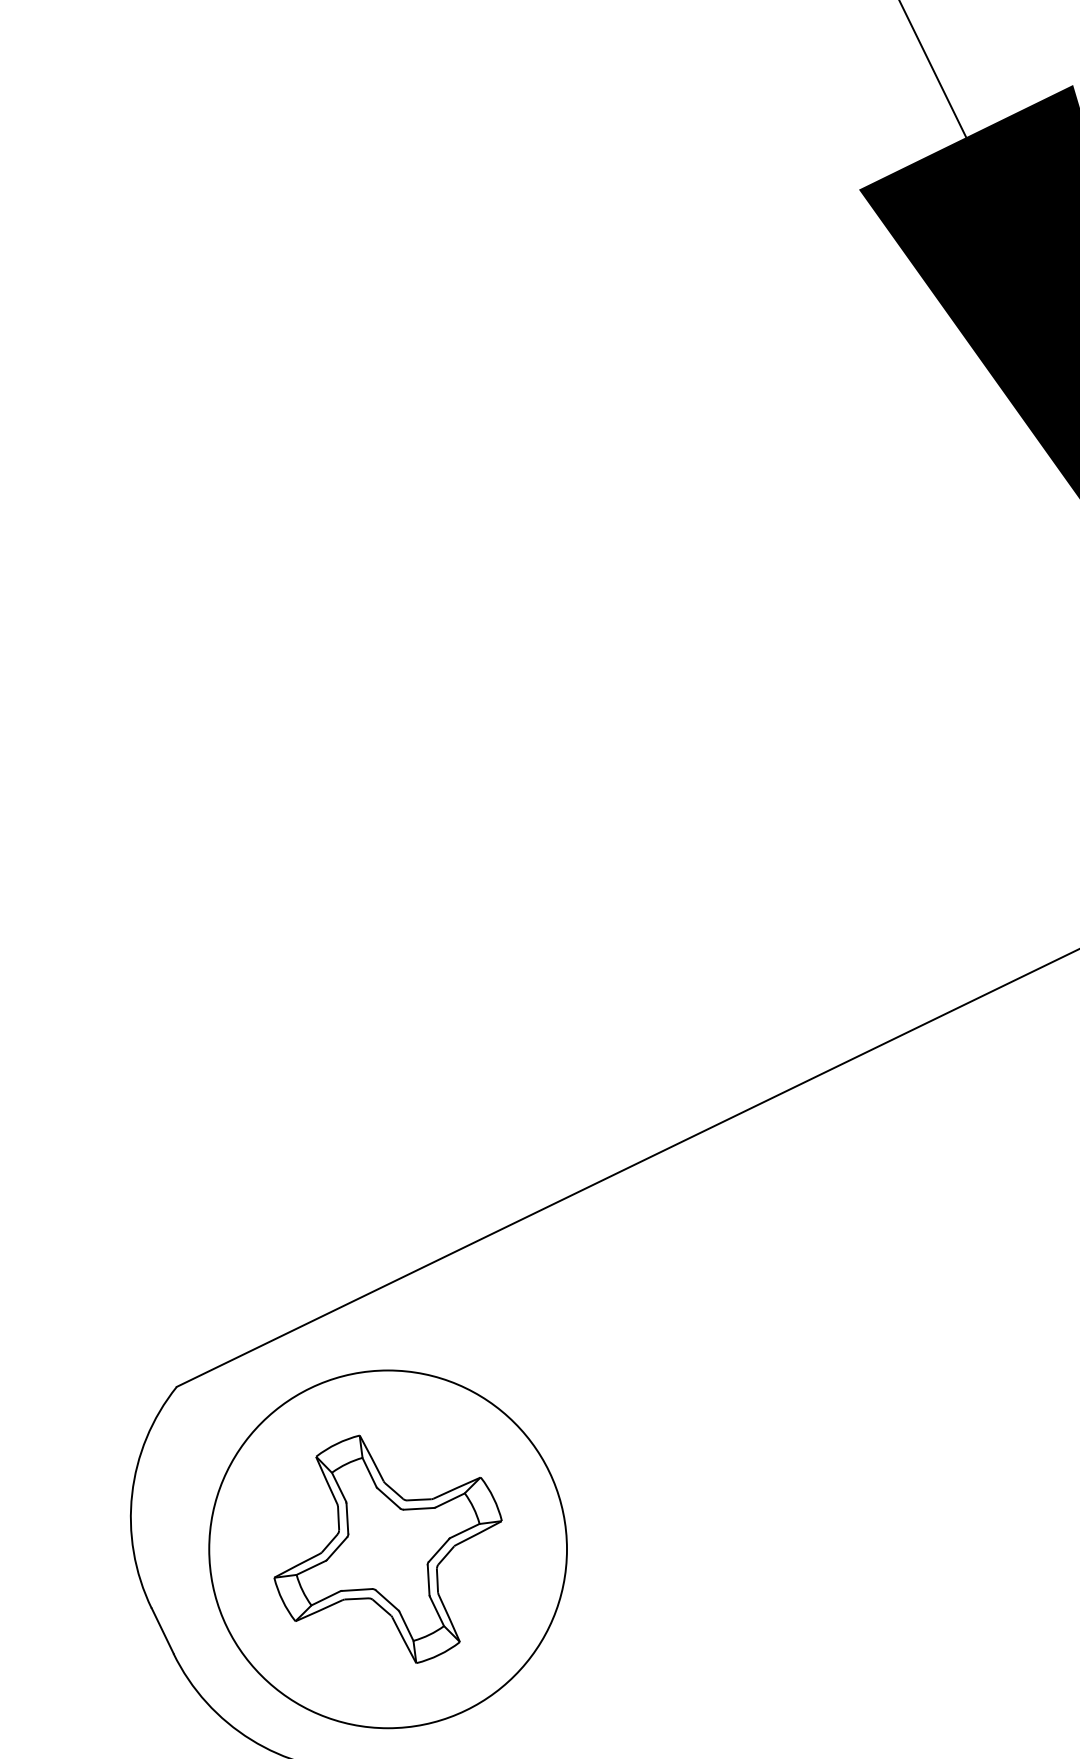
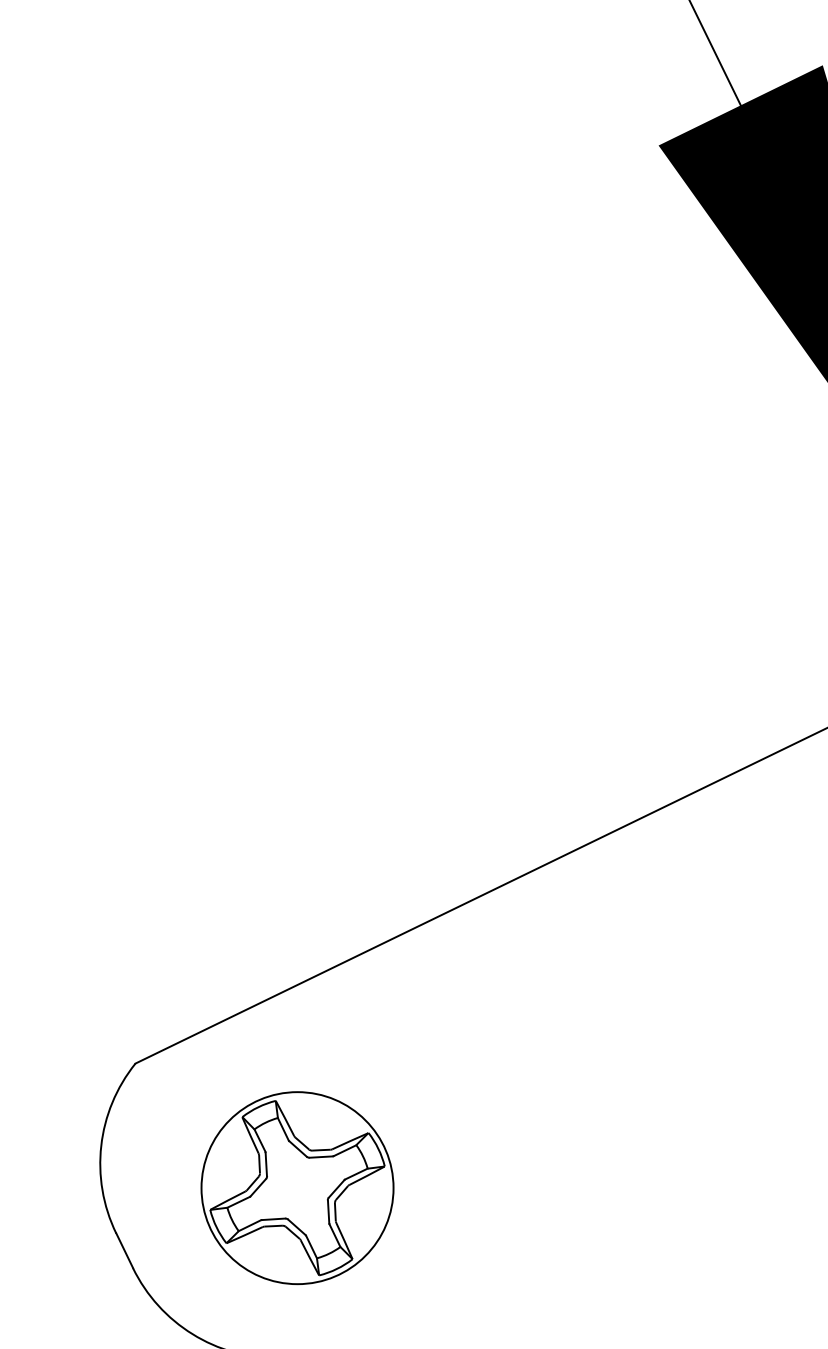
circle: (388, 1549) -> (297, 1188), size x0.7

